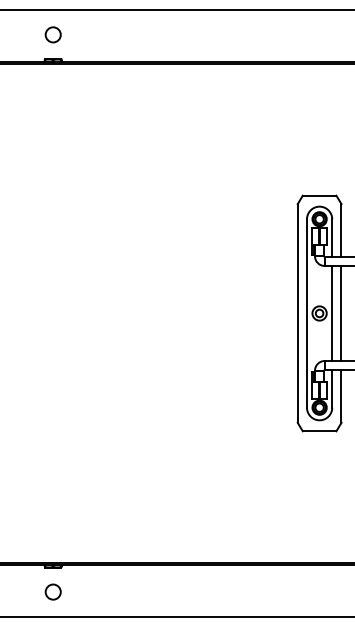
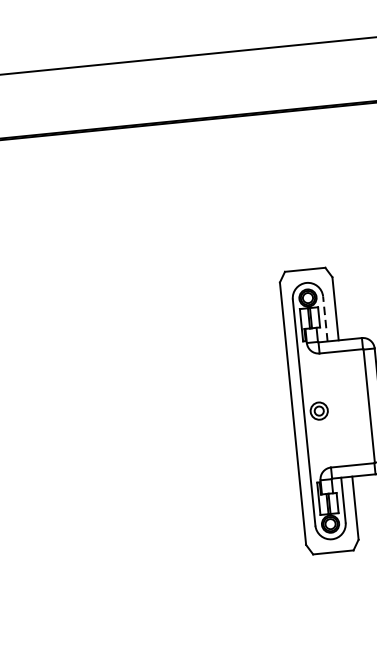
line: (332, 238) -> (325, 319), solid -> dashed
line: (332, 313) -> (334, 409), removed
line: (341, 313) -> (345, 408), removed

